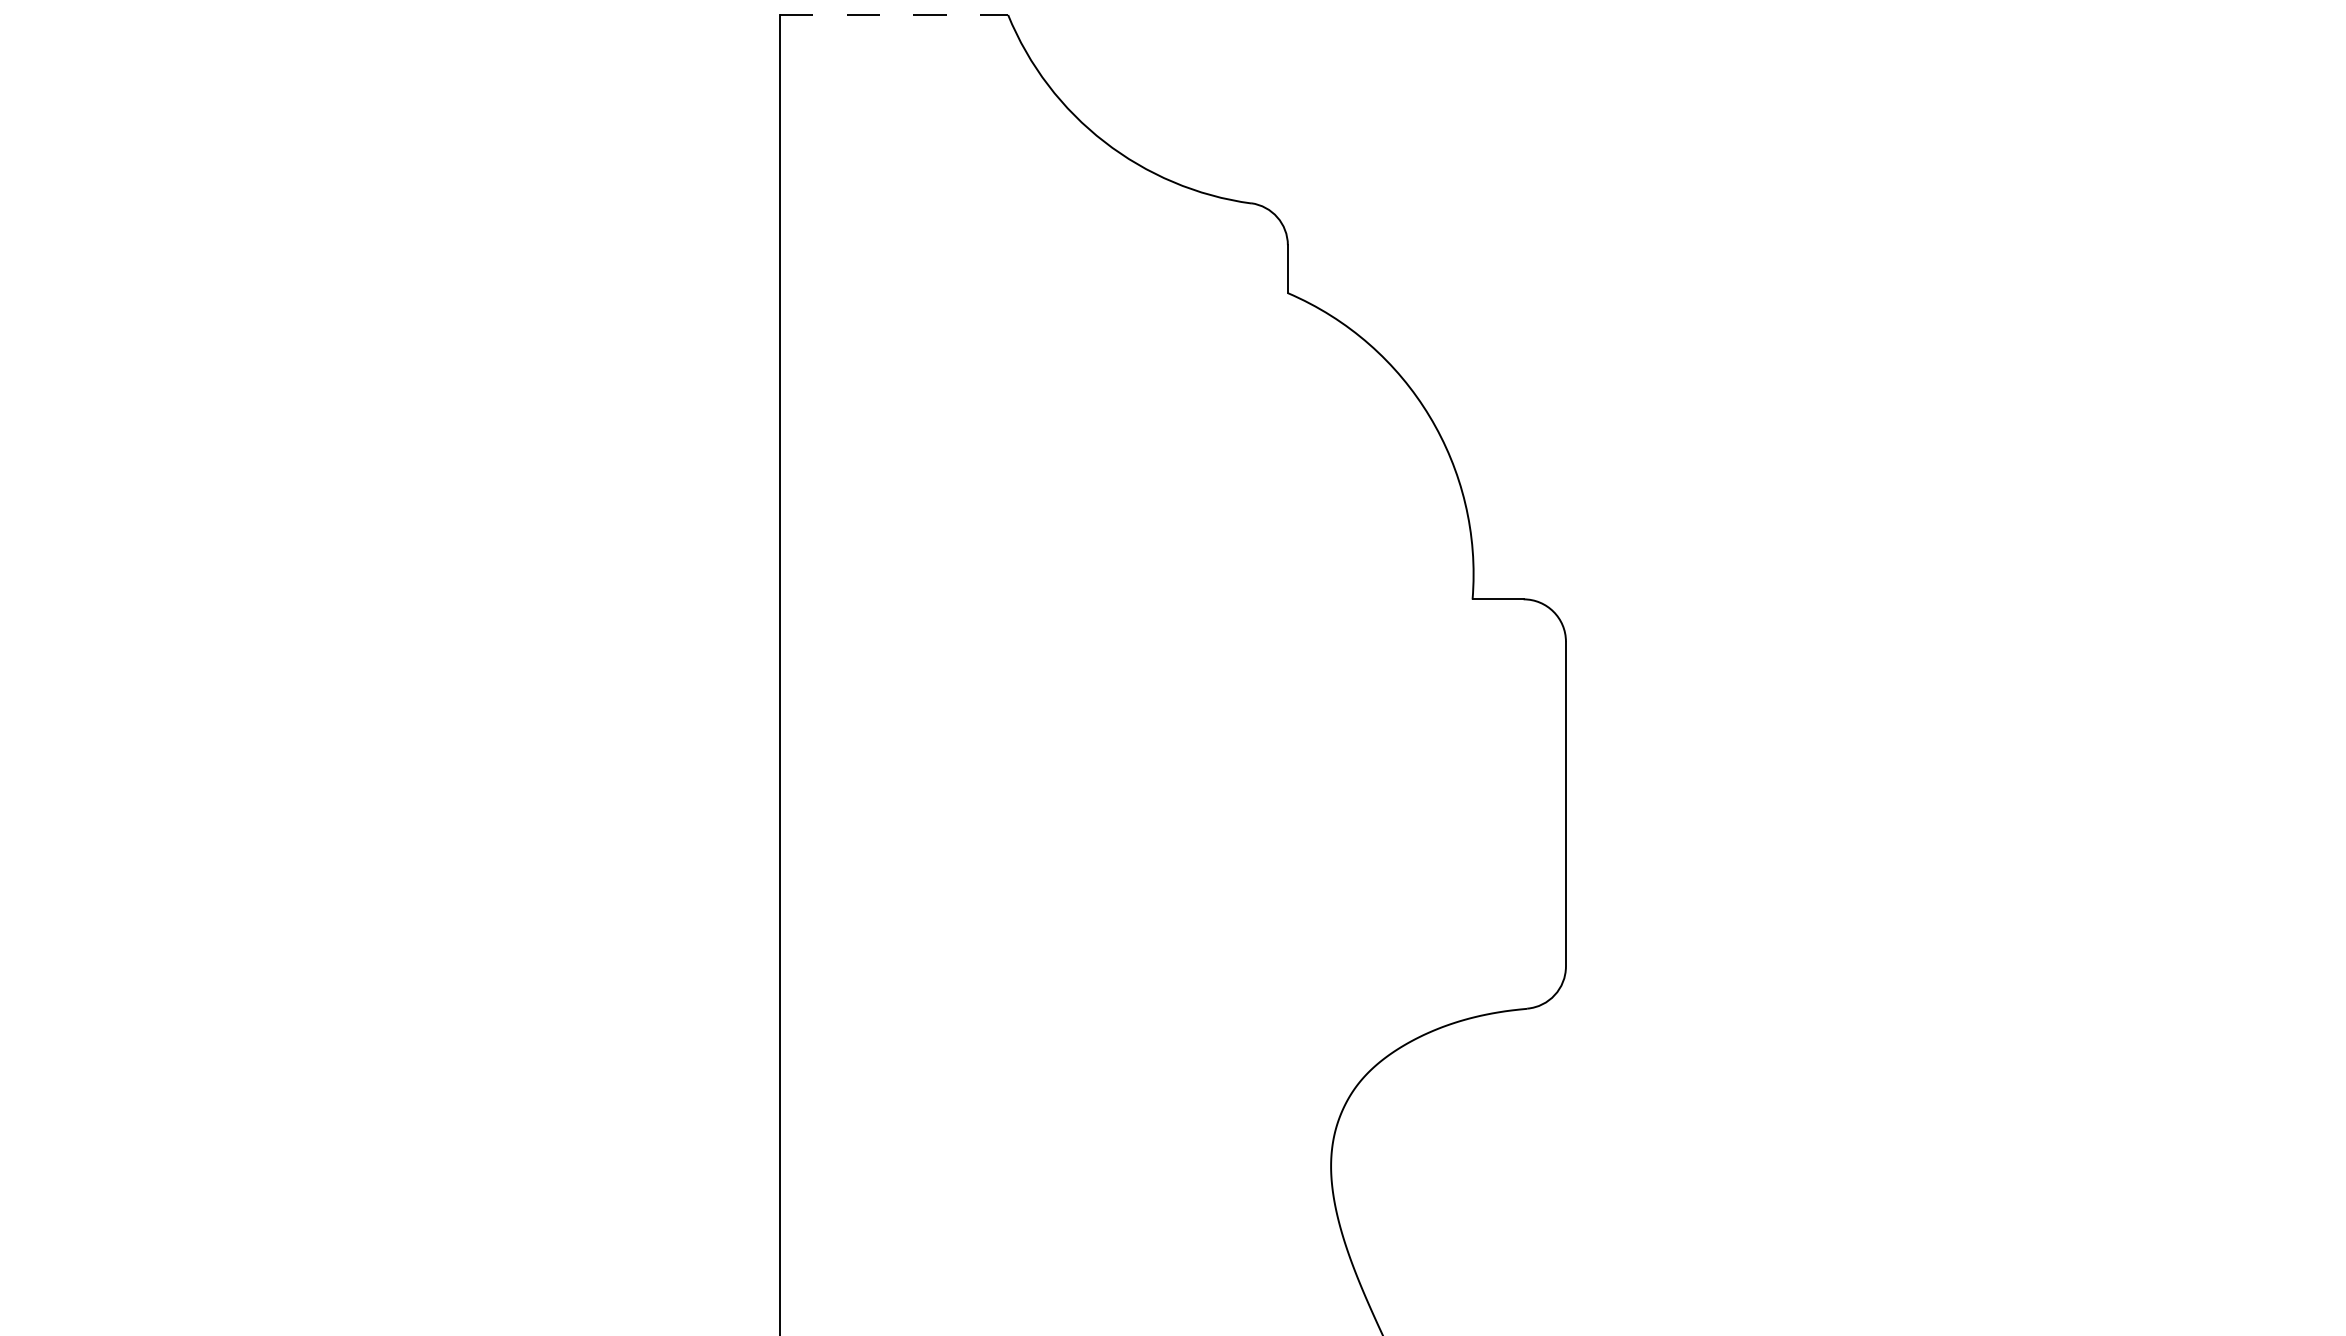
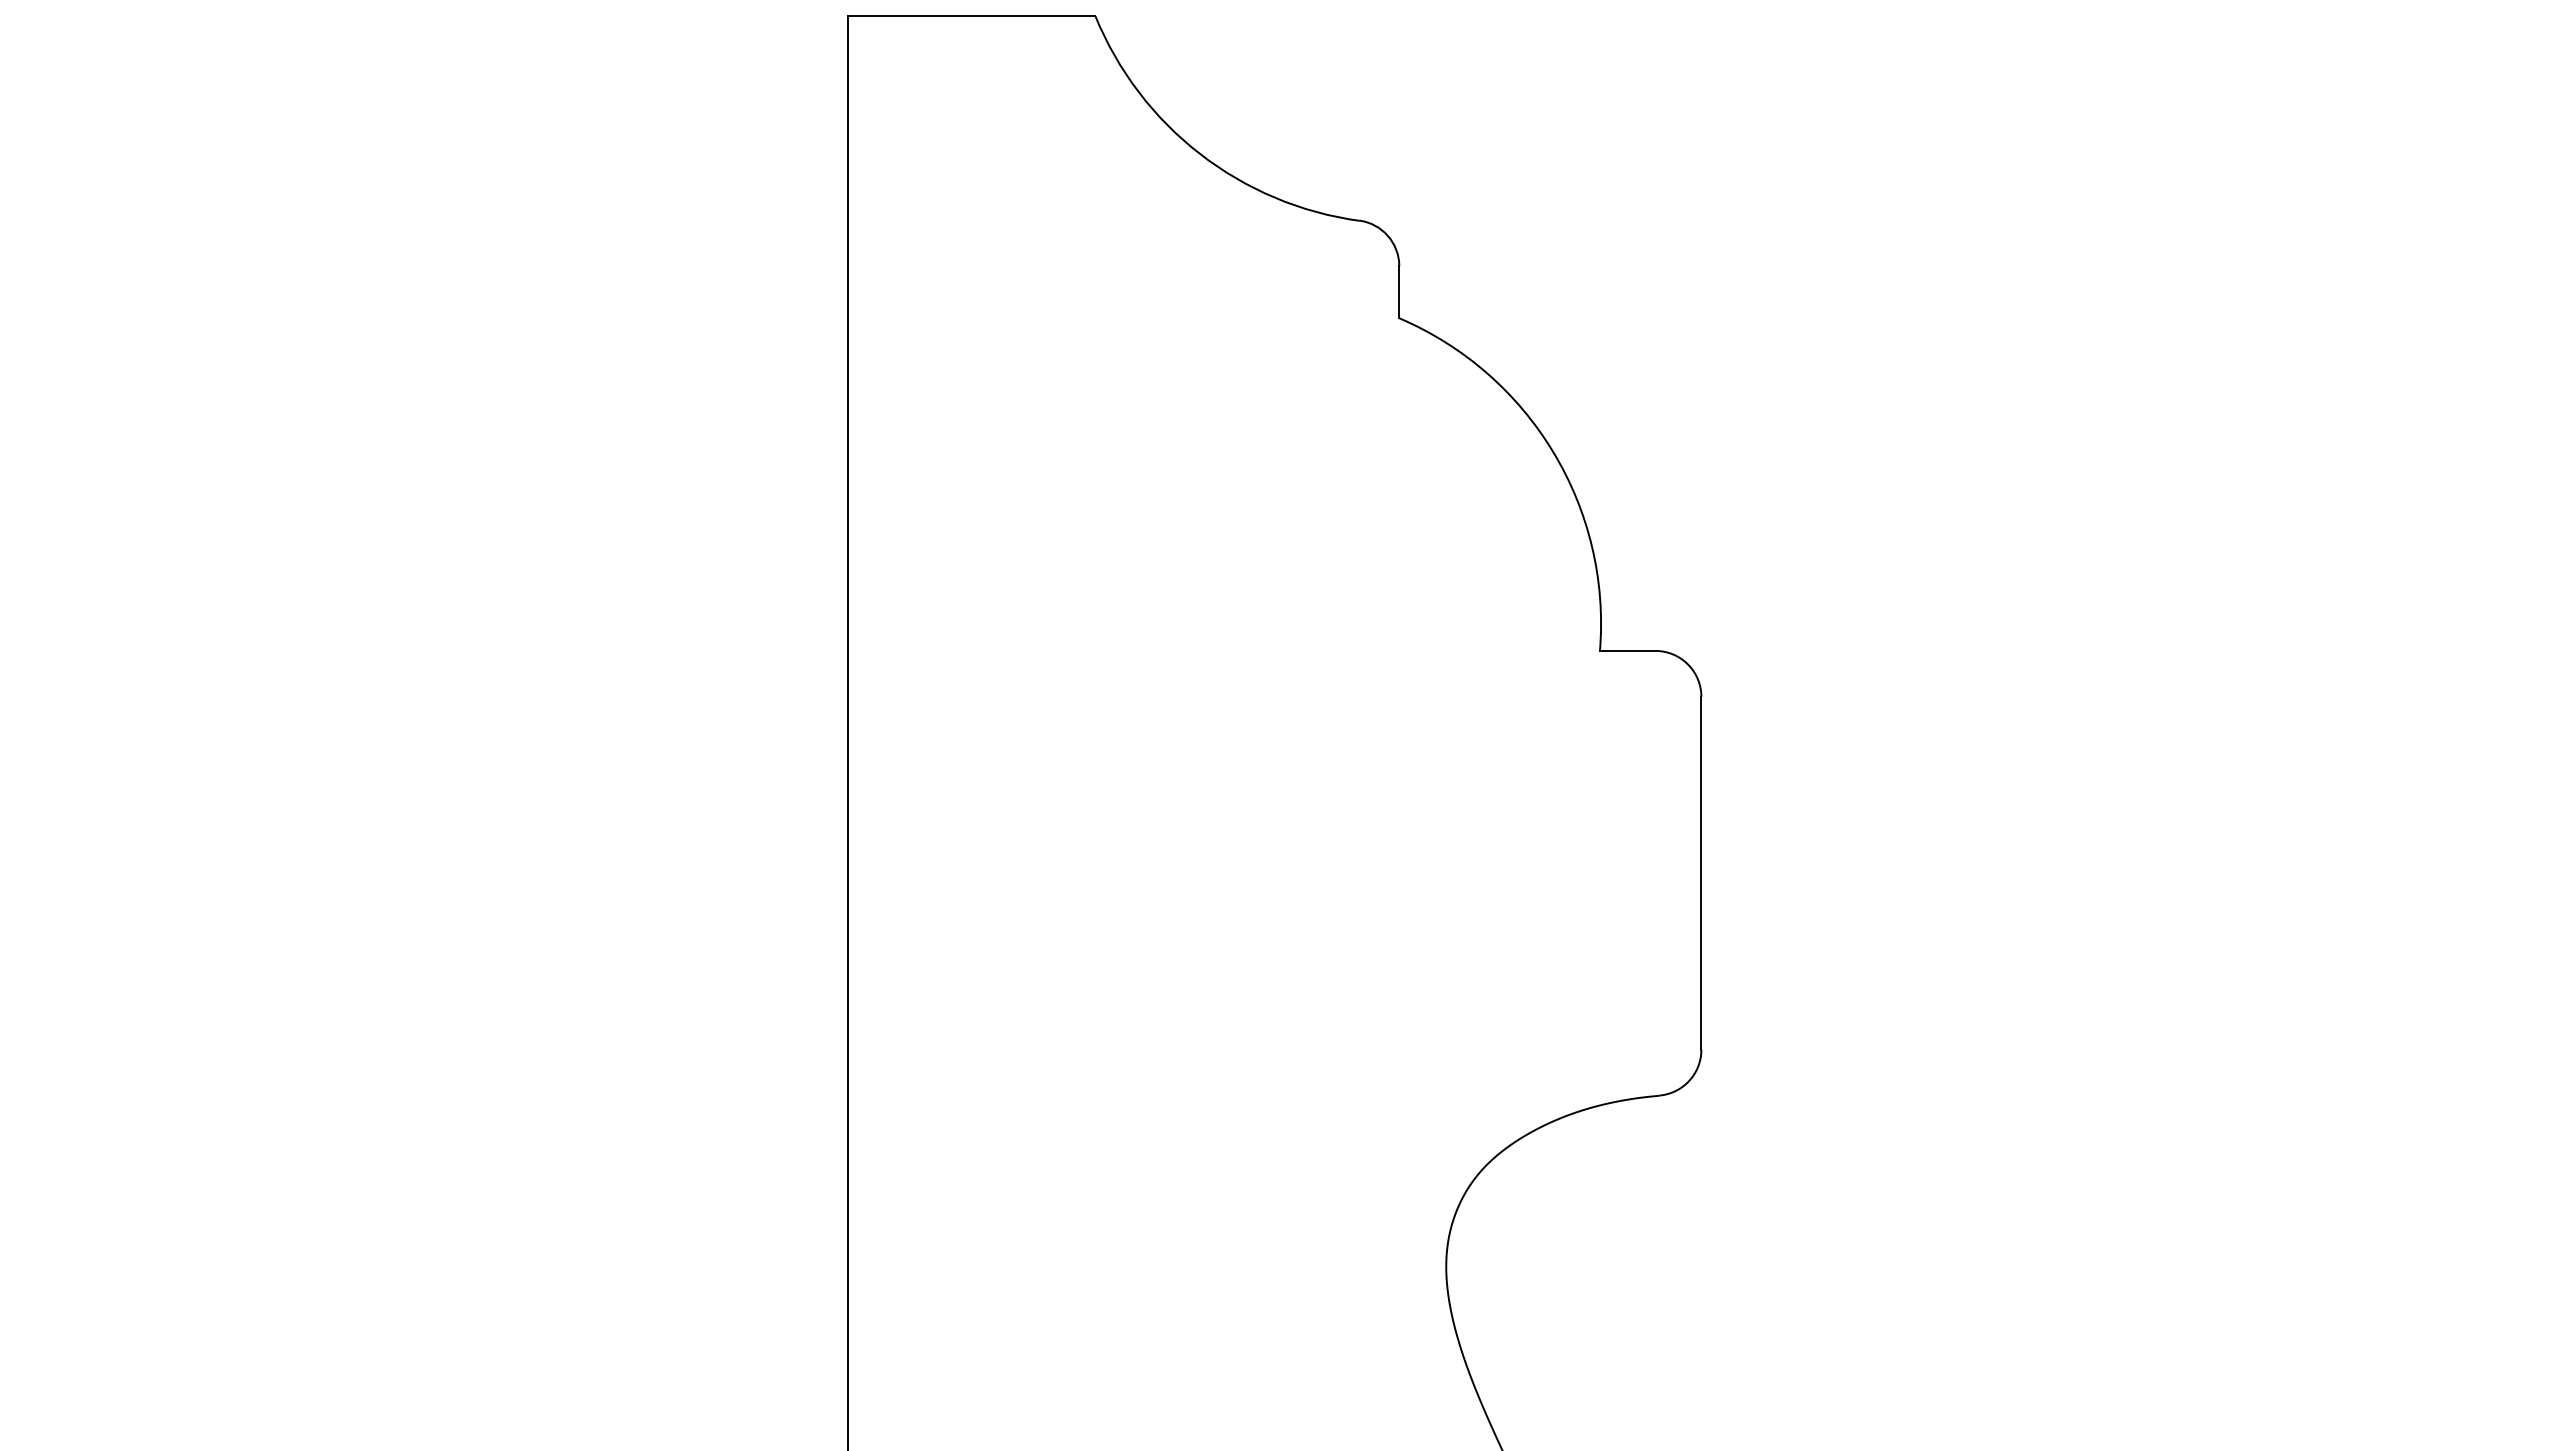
line: (894, 14) -> (971, 15), dashed -> solid

